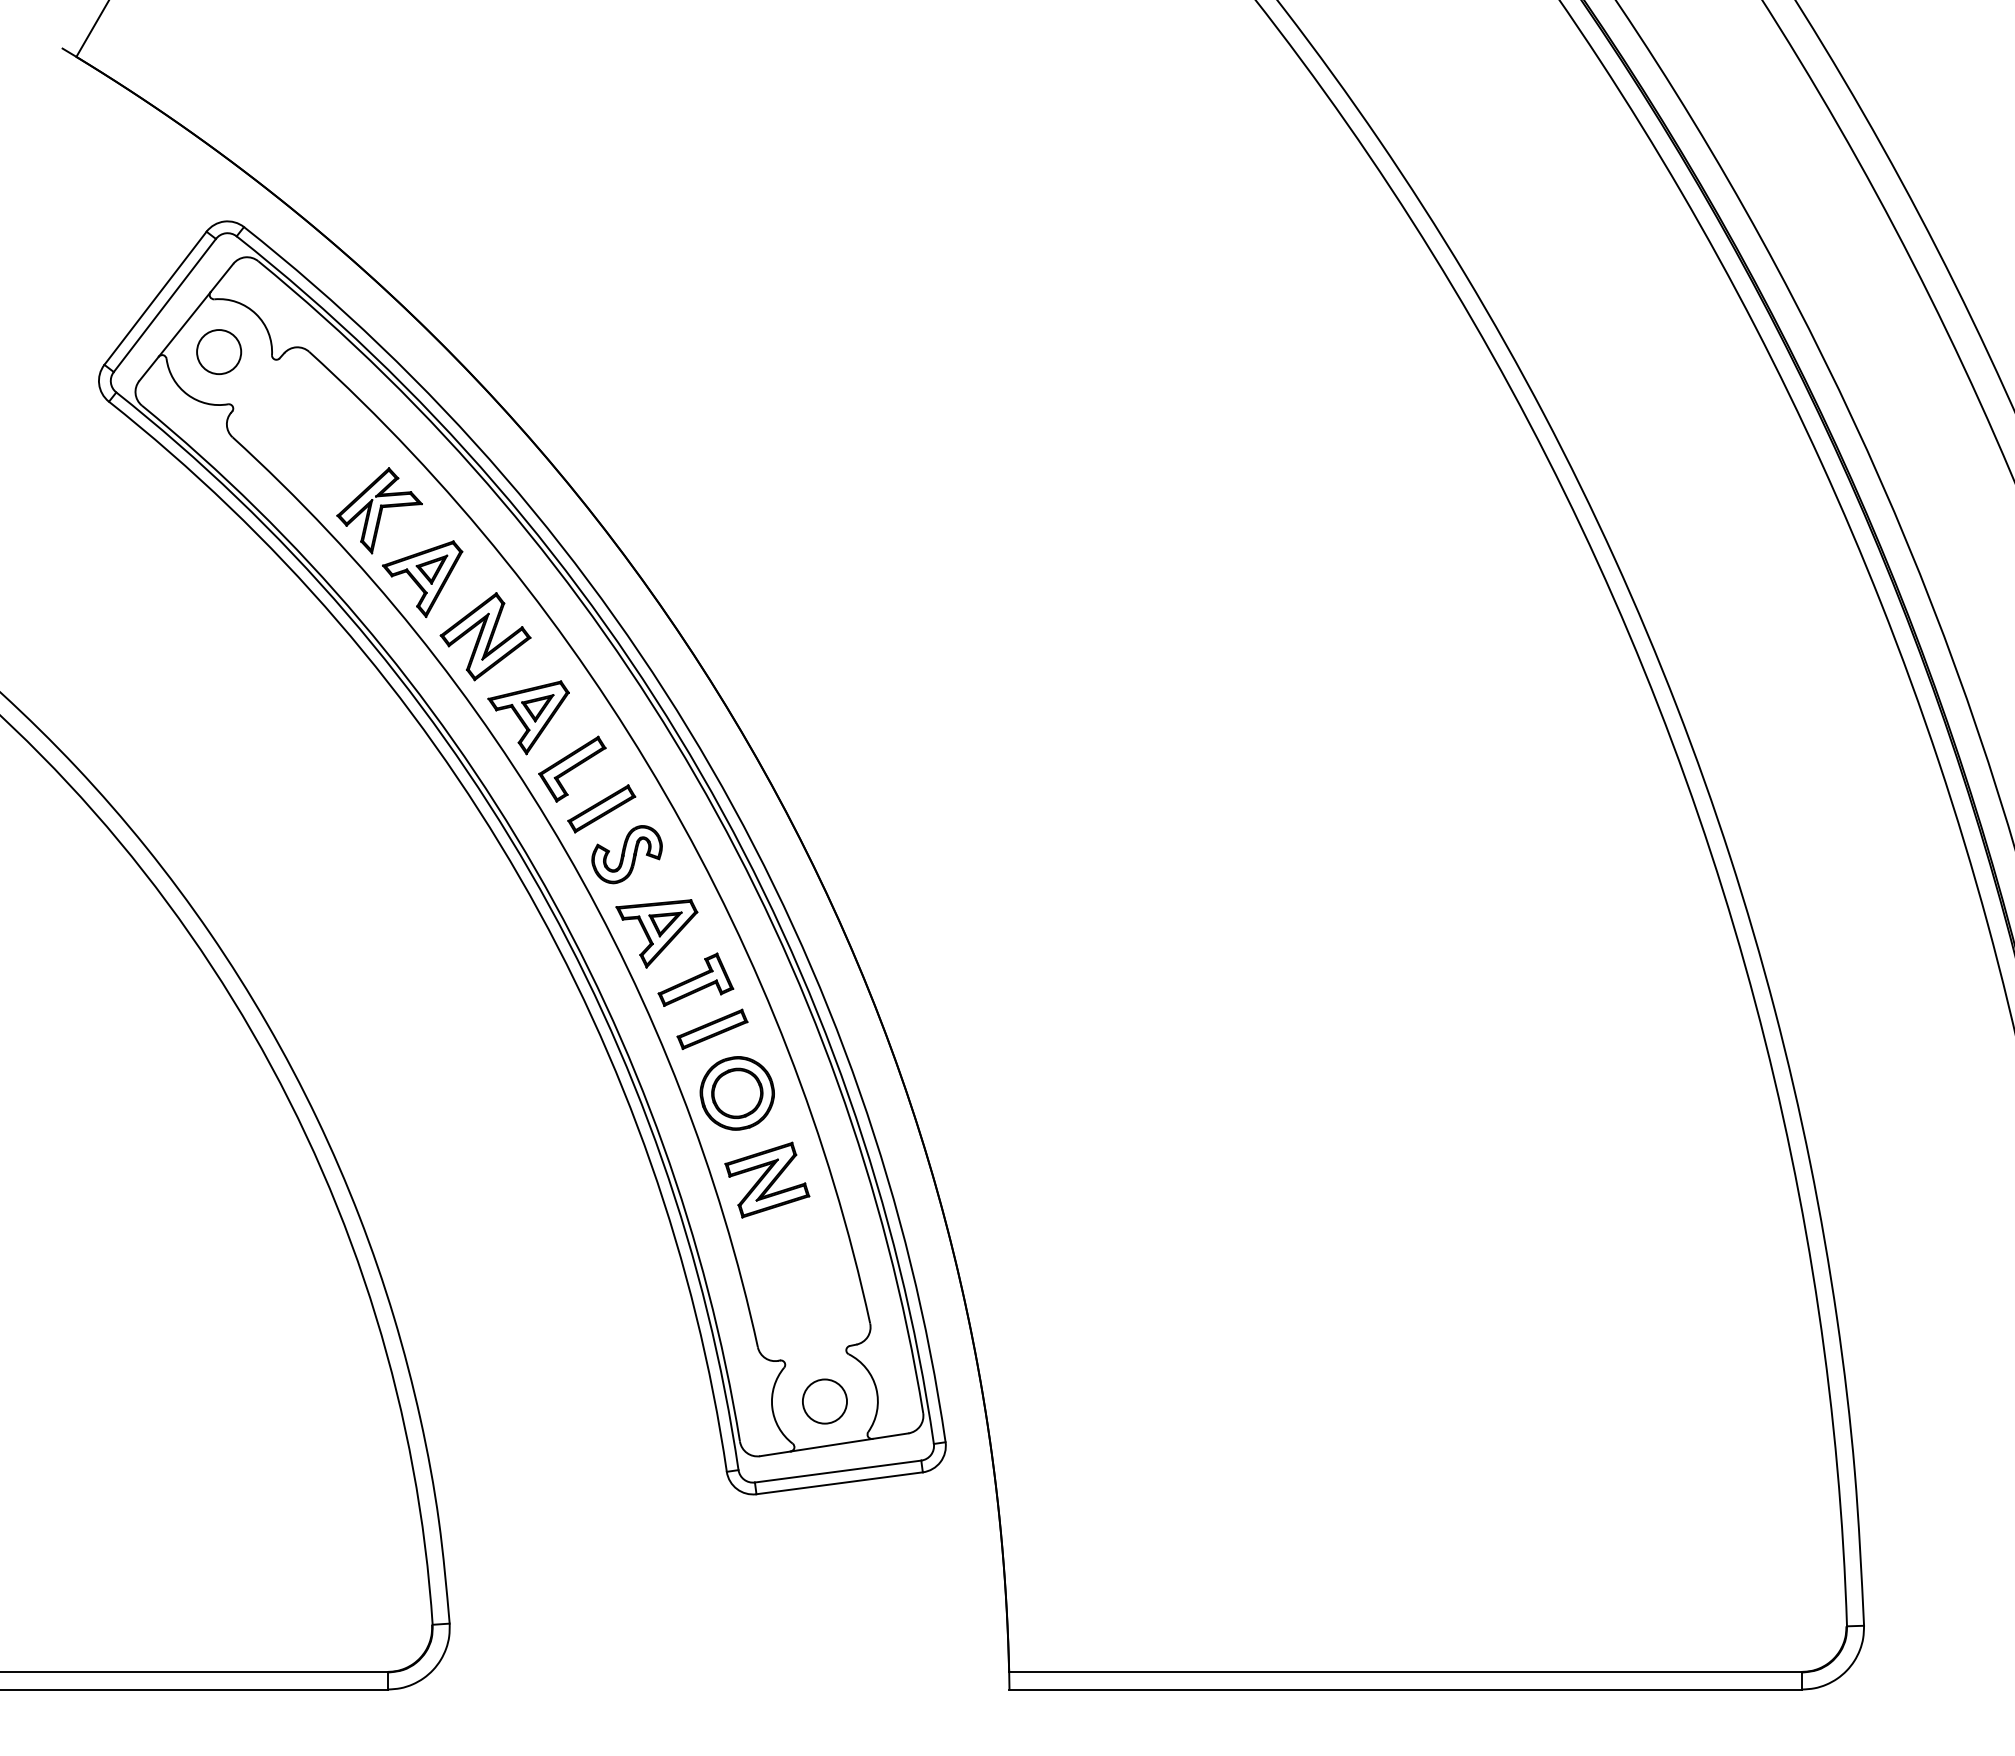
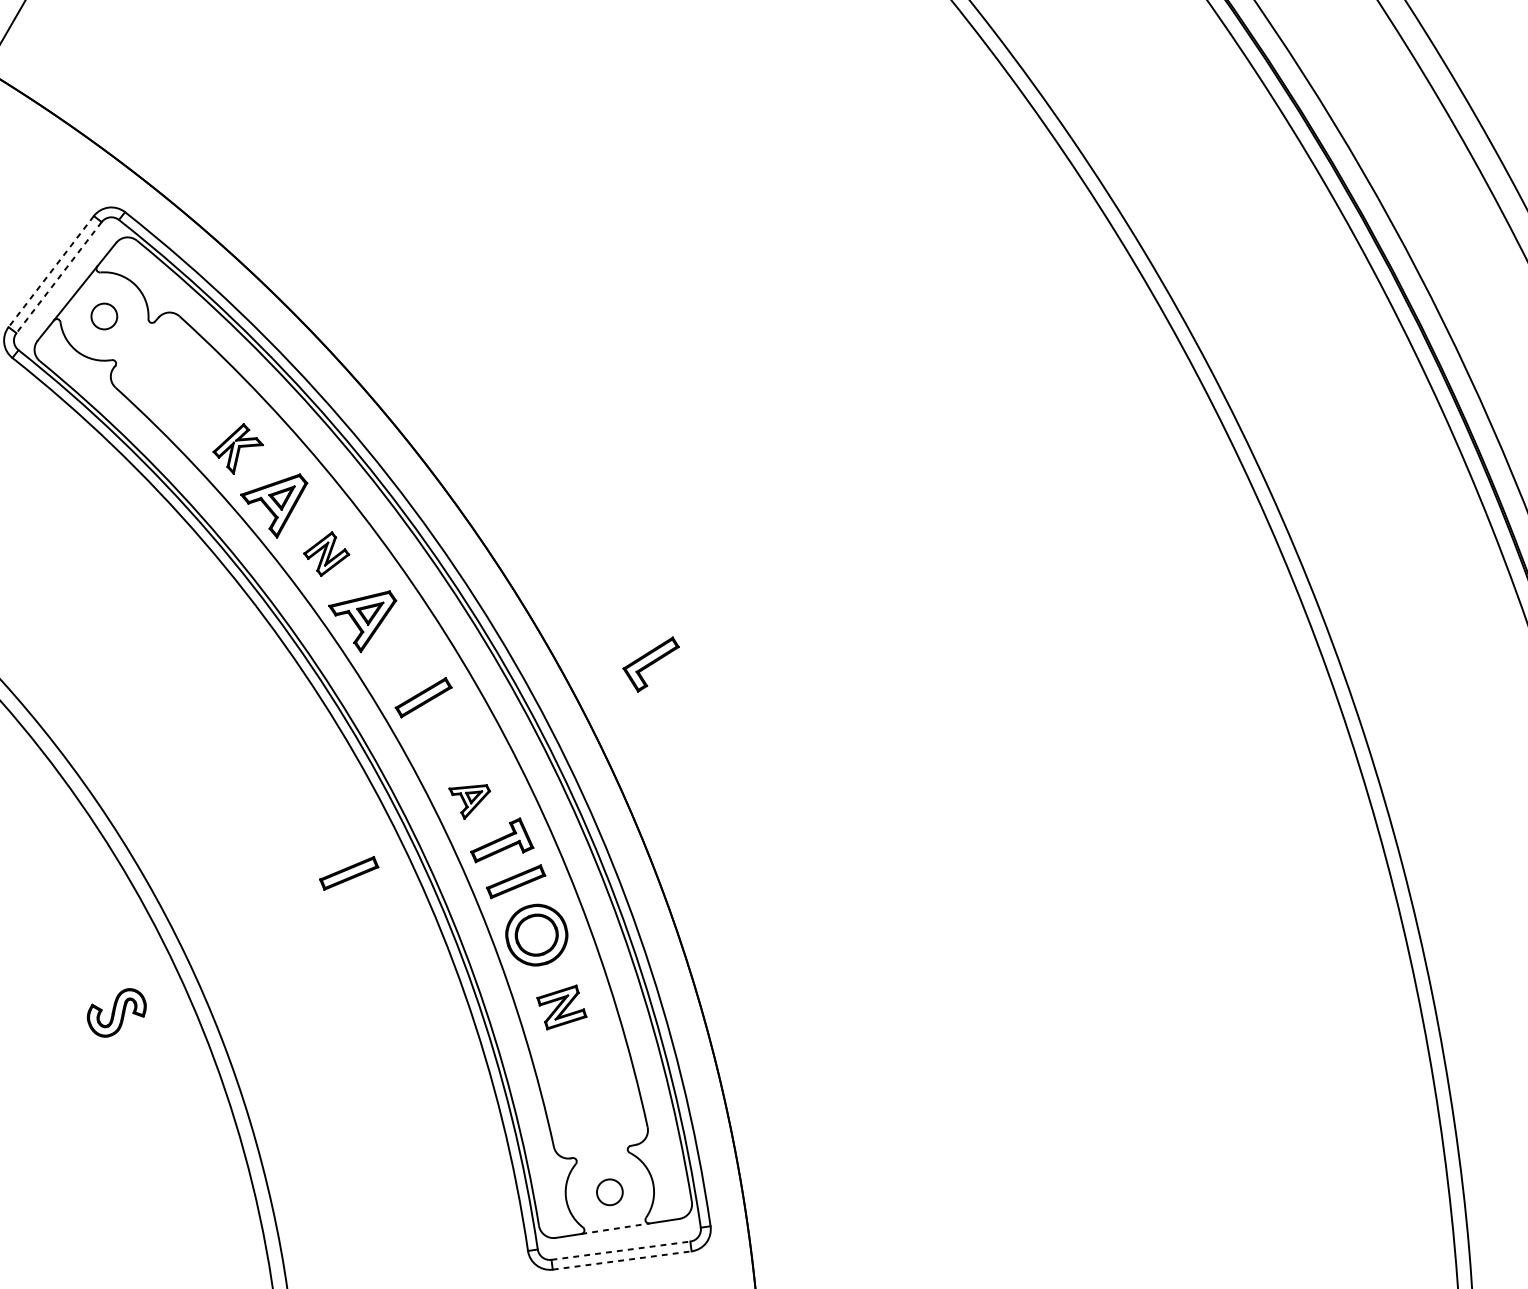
line: (155, 298) -> (51, 271), solid -> dashed
line: (164, 305) -> (58, 277), solid -> dashed
circle: (219, 352) -> (104, 316), size x0.7
part: (379, 510) -> (238, 448), size x0.7
part: (485, 636) -> (326, 553), size x0.6
part: (572, 768) -> (651, 664), moved
part: (626, 854) -> (116, 1012), moved
part: (656, 933) -> (469, 801), size x0.6
part: (512, 1019) -> (349, 873), added
part: (767, 1179) -> (561, 1006), size x0.7
circle: (824, 1401) -> (609, 1192), size x0.7
line: (832, 1445) -> (616, 1228), solid -> dashed
line: (838, 1471) -> (621, 1250), solid -> dashed
line: (839, 1483) -> (622, 1260), solid -> dashed

